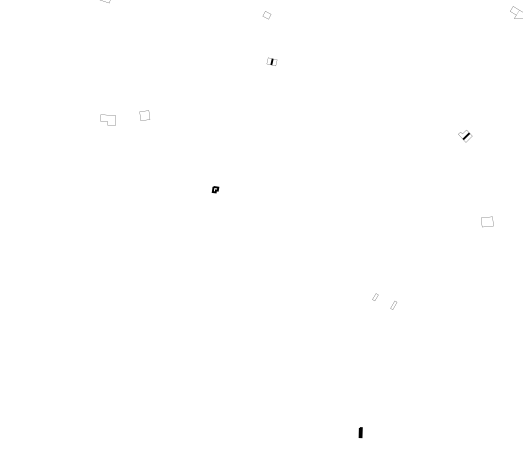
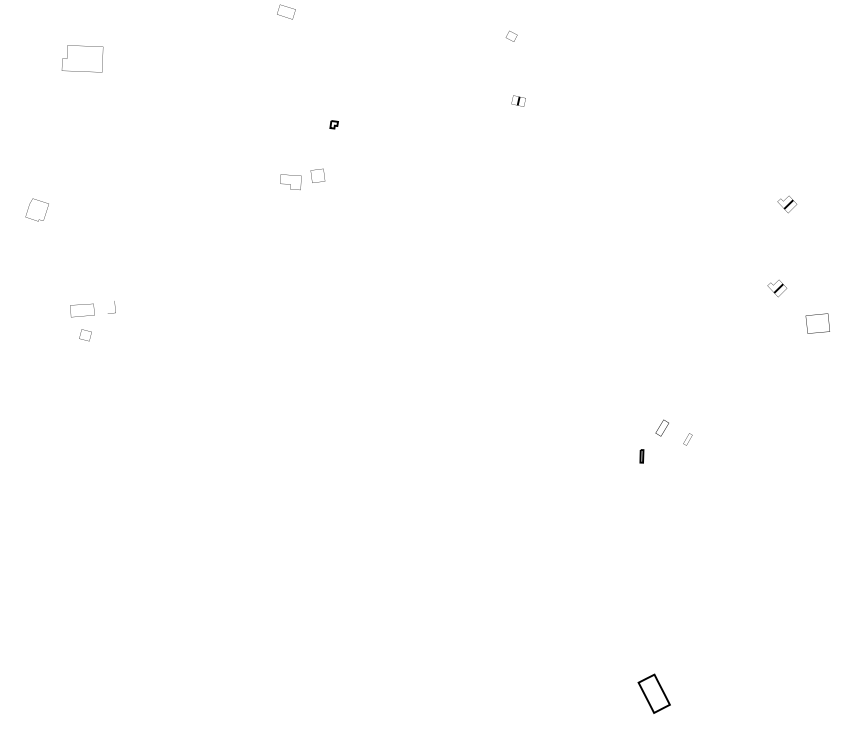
part: (144, 115) -> (317, 175), moved
part: (215, 189) -> (333, 124), moved
part: (458, 196) -> (777, 288), added
part: (487, 221) -> (817, 323), size x1.4
part: (375, 297) -> (662, 428), size x1.6
part: (360, 432) -> (641, 456), moved

